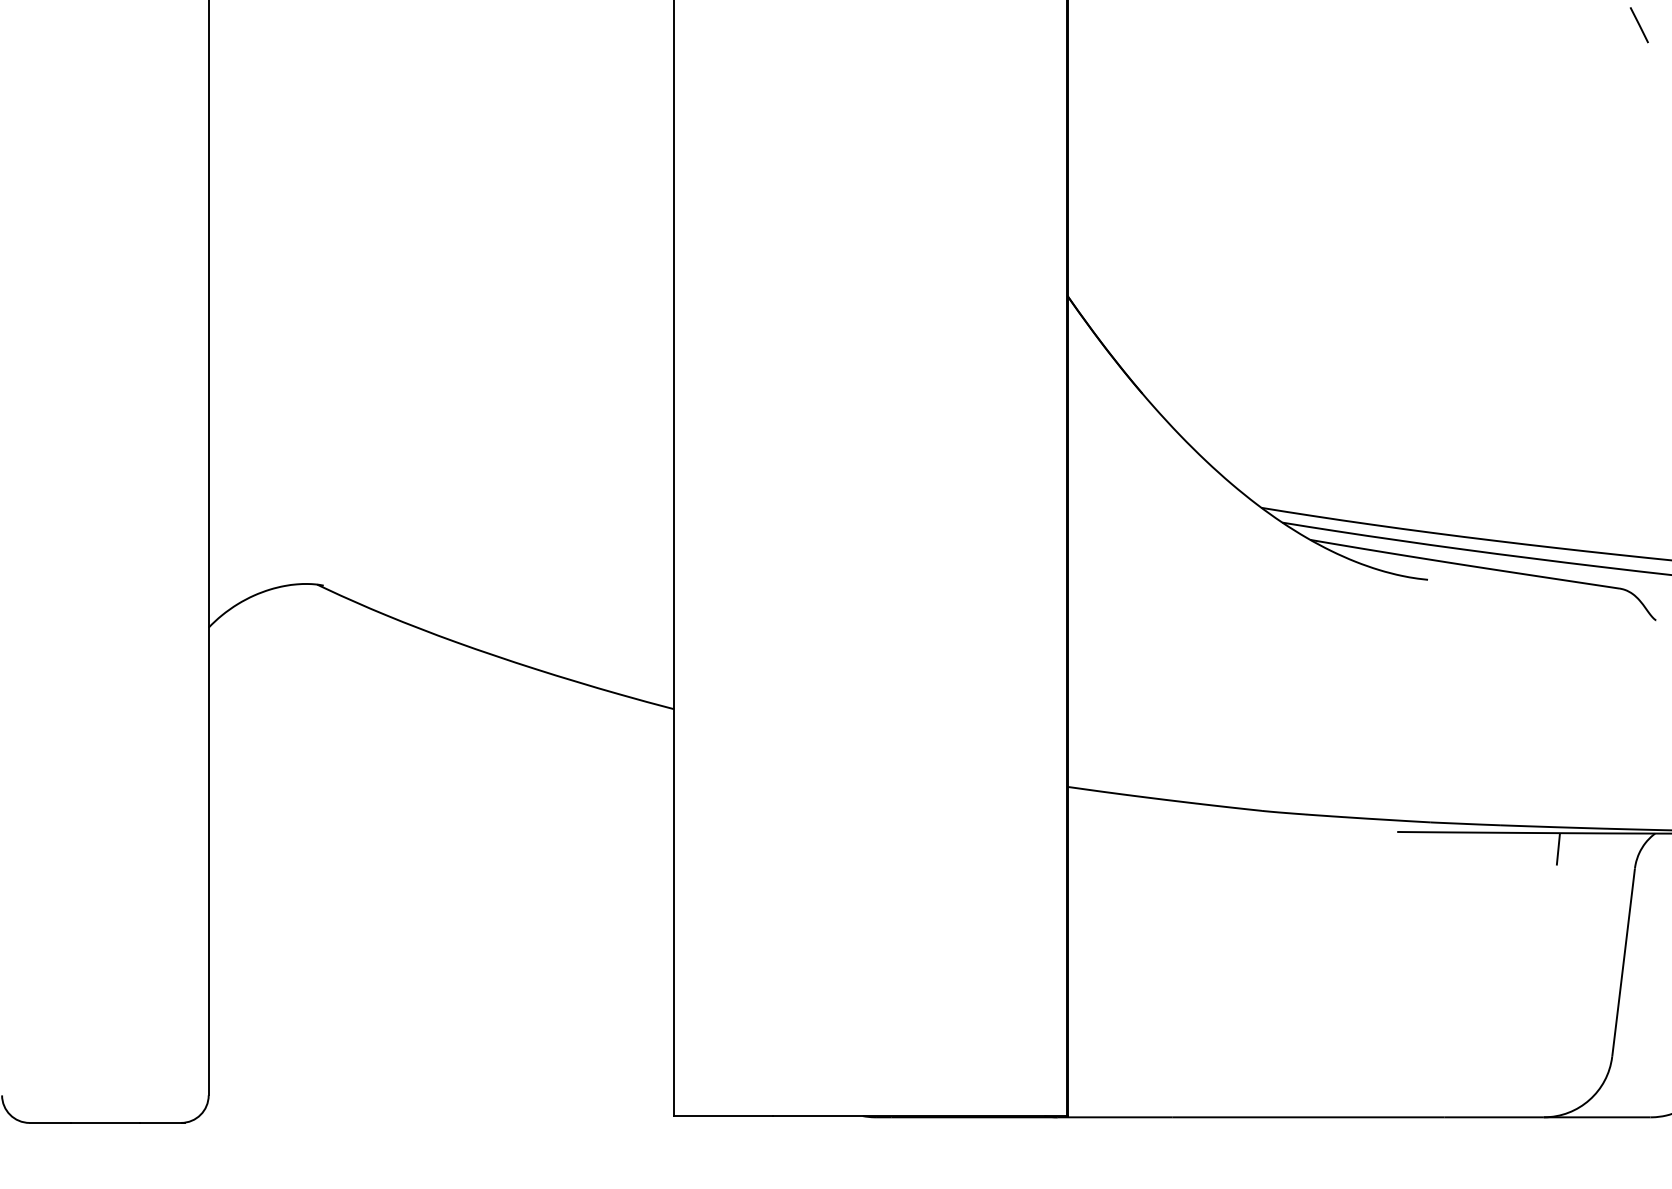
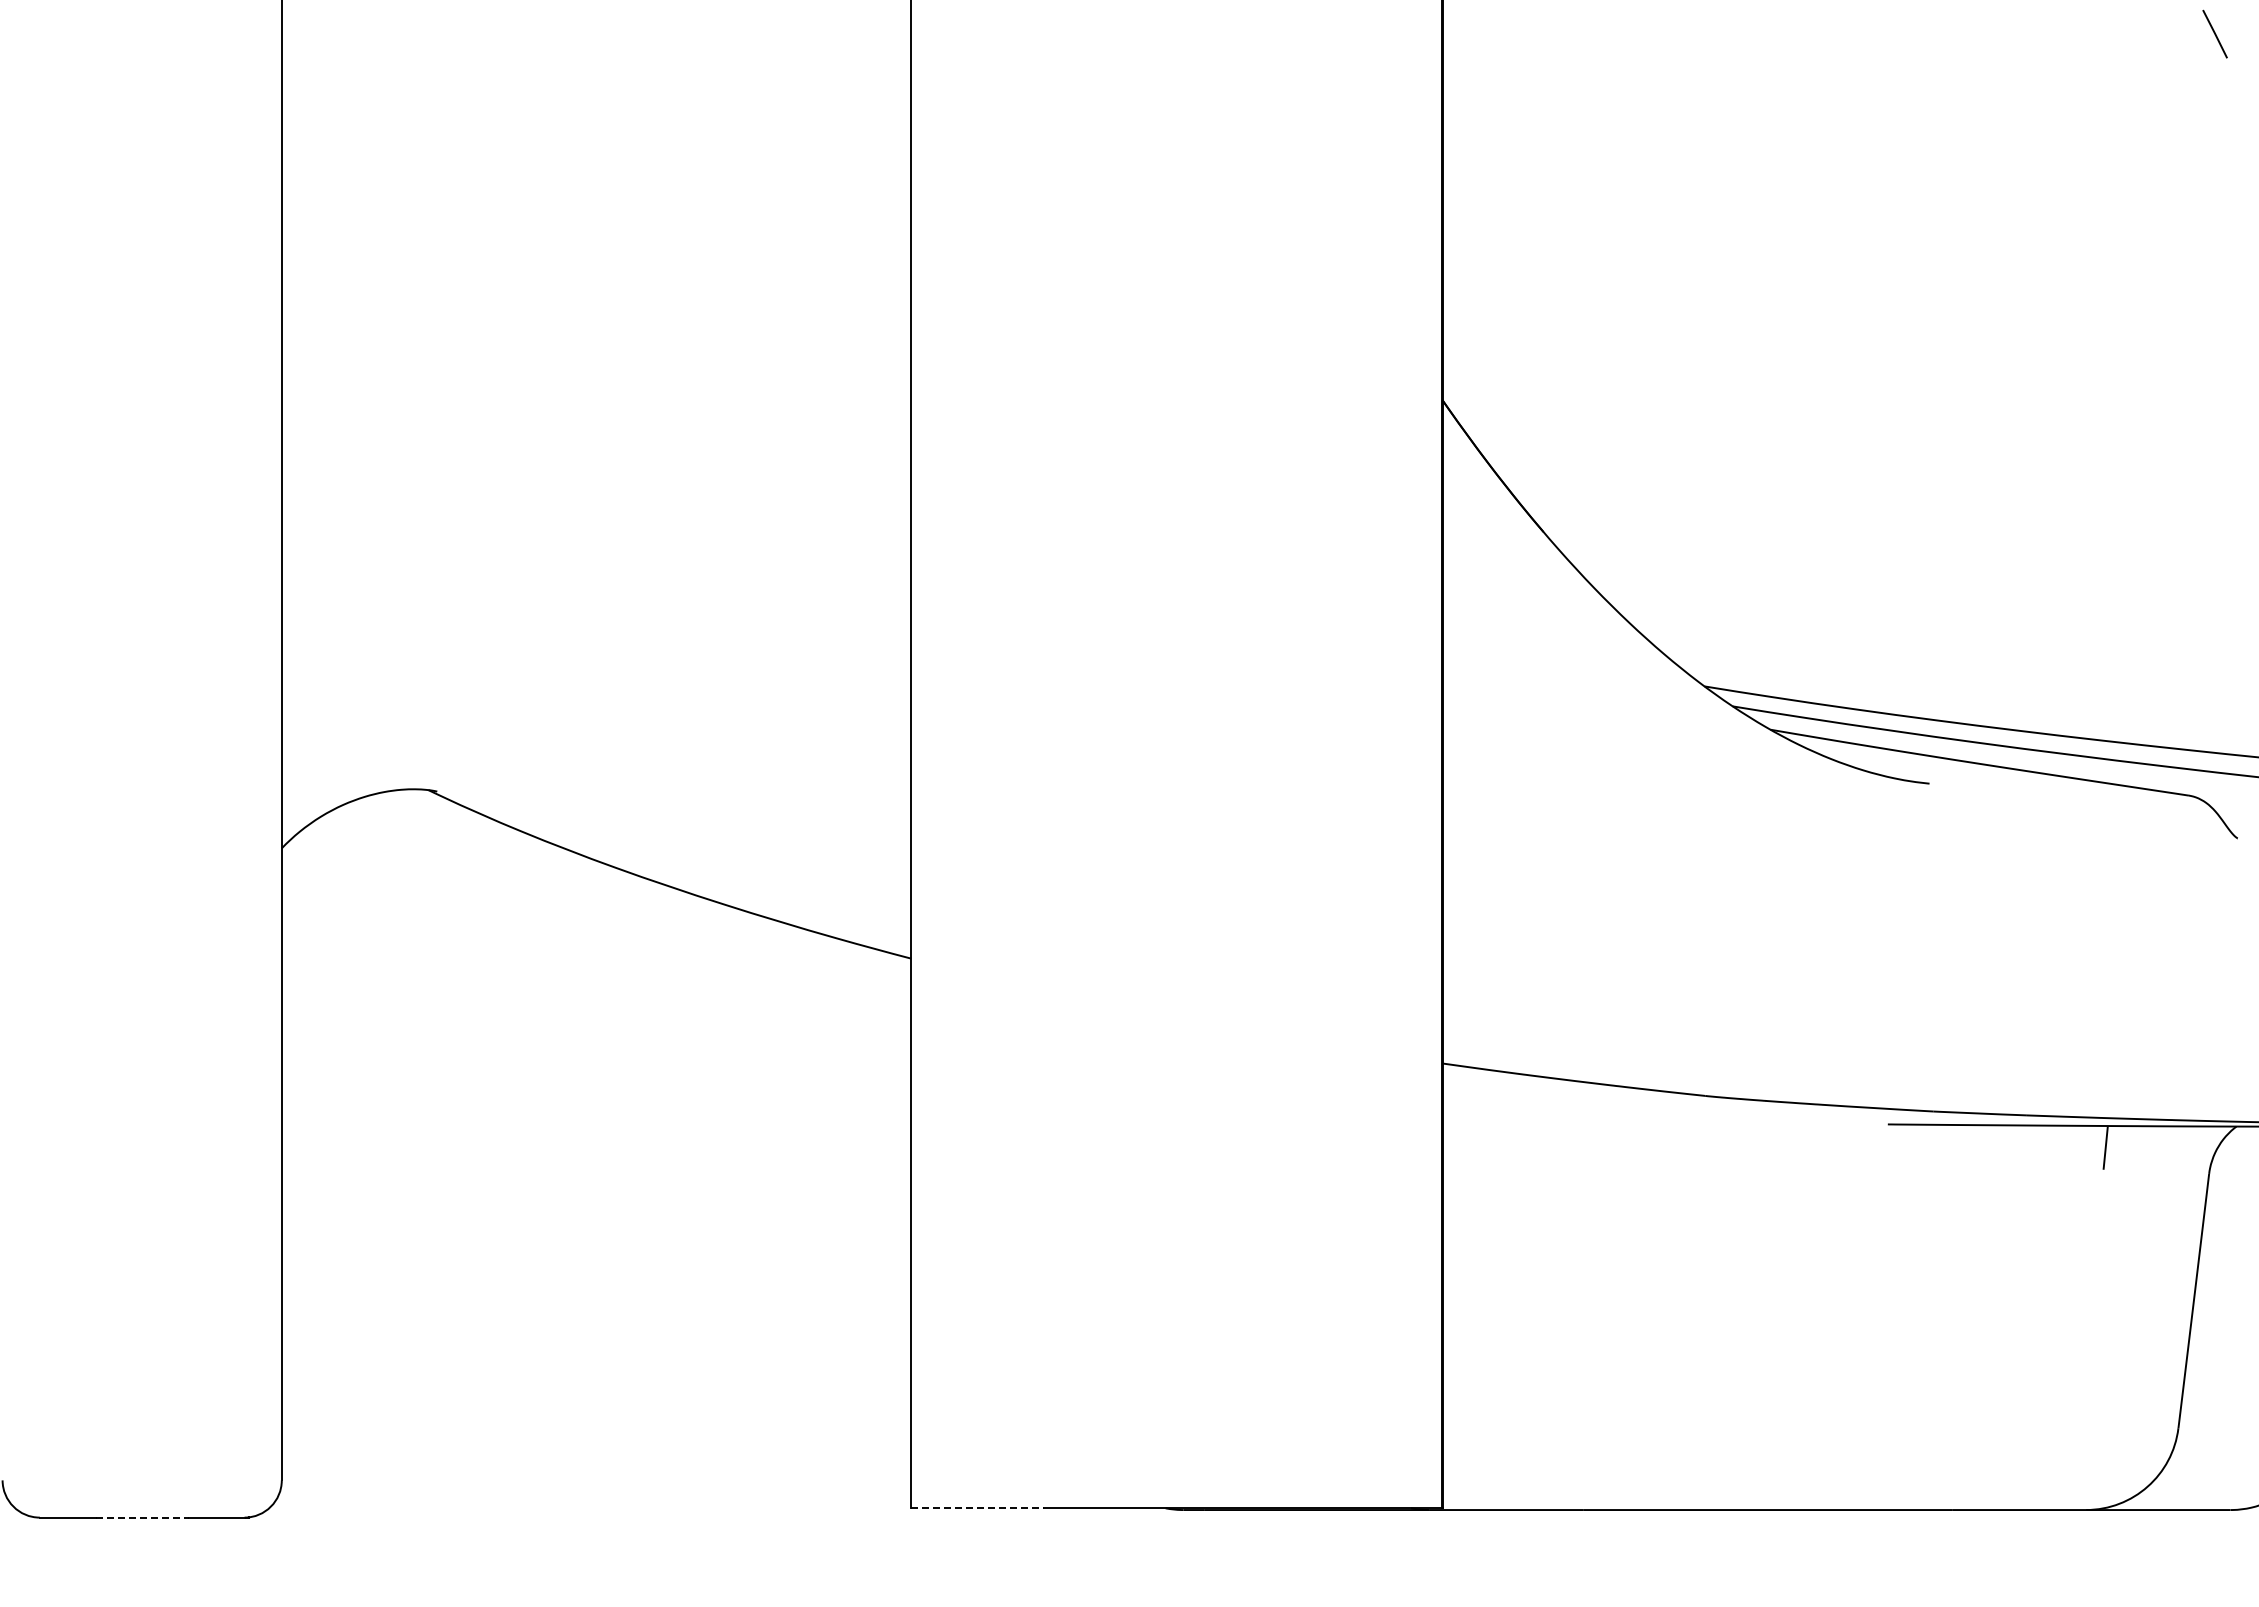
line: (724, 1116) -> (978, 1508), solid -> dashed
line: (105, 1122) -> (142, 1517), solid -> dashed

